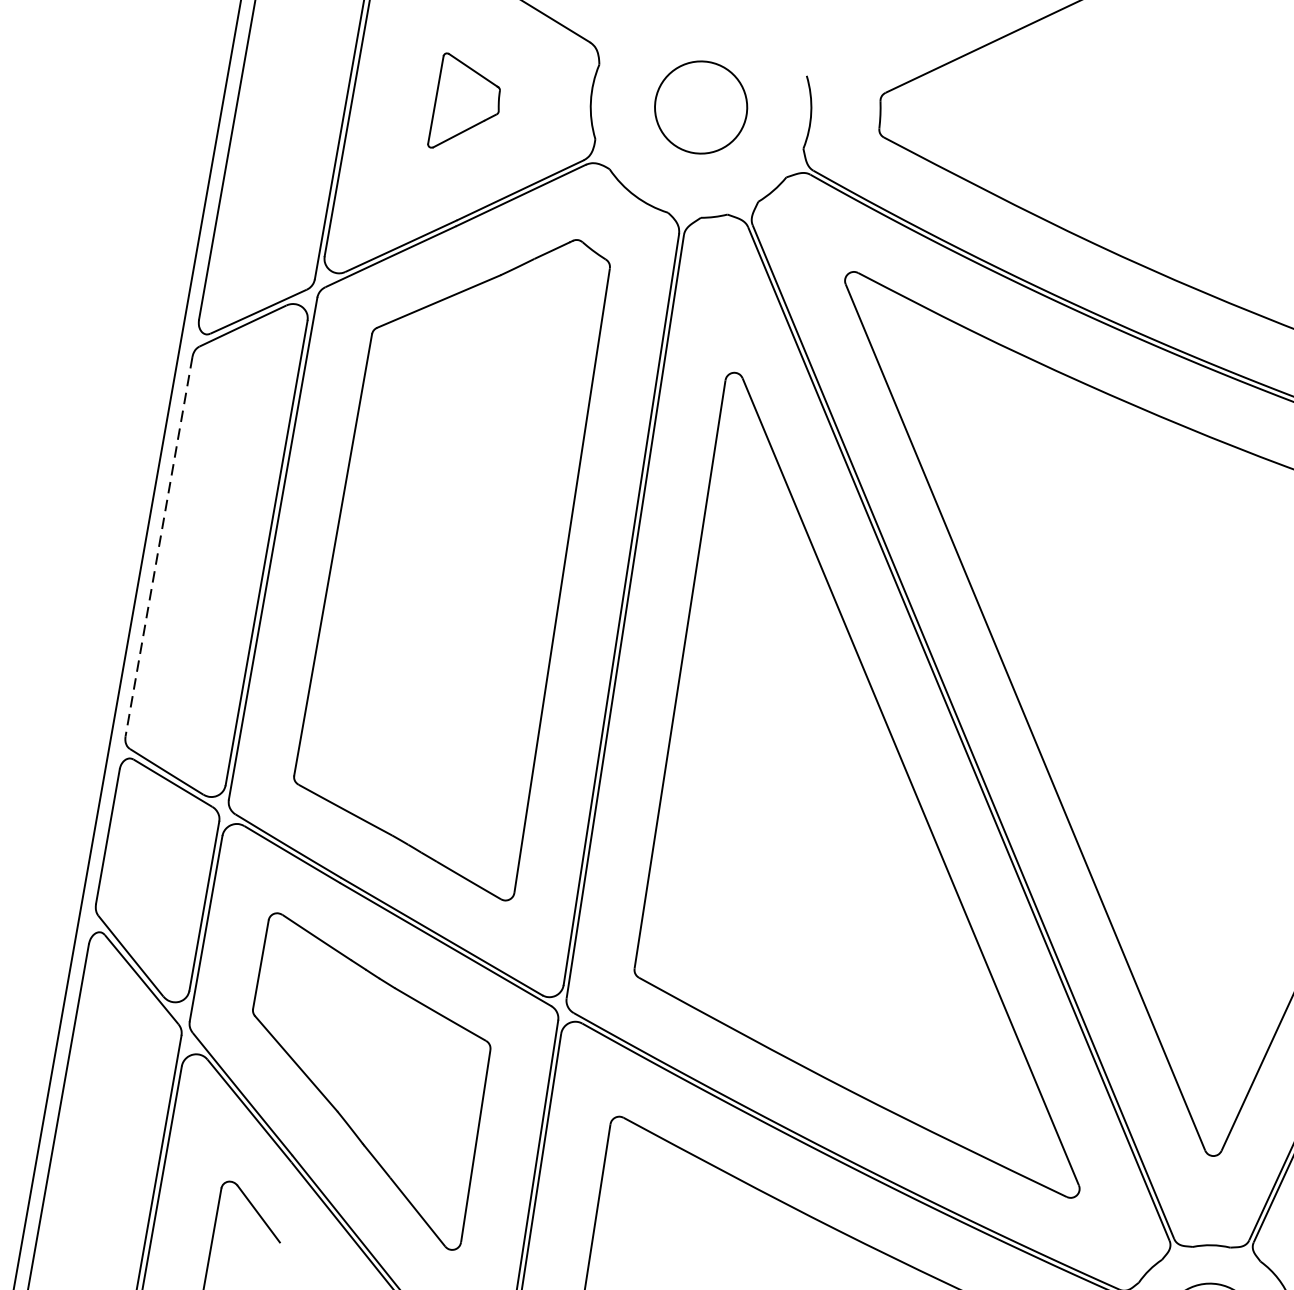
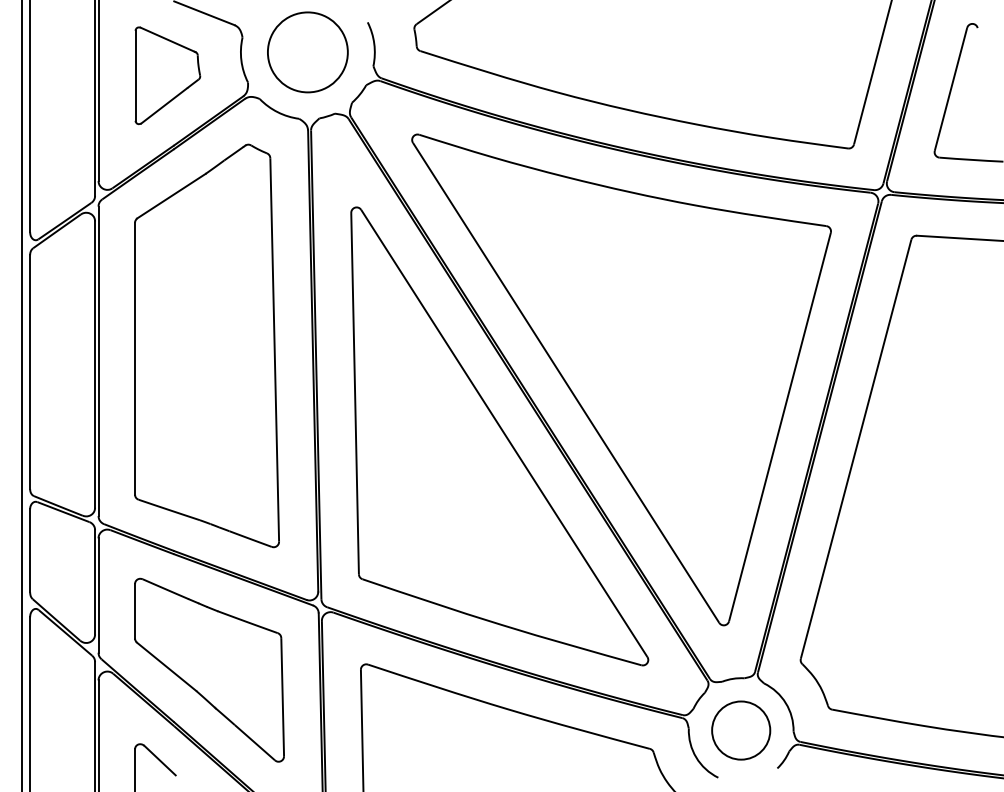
part: (466, 104) -> (167, 75), size x1.67
circle: (700, 107) -> (307, 52), size x1.43
line: (159, 547) -> (30, 372), dashed -> solid

